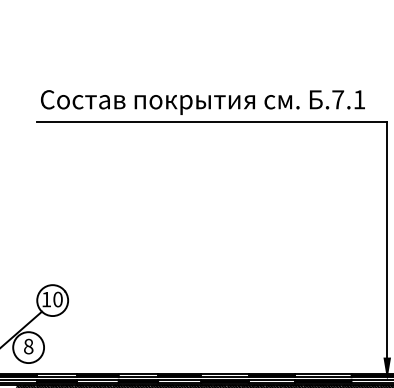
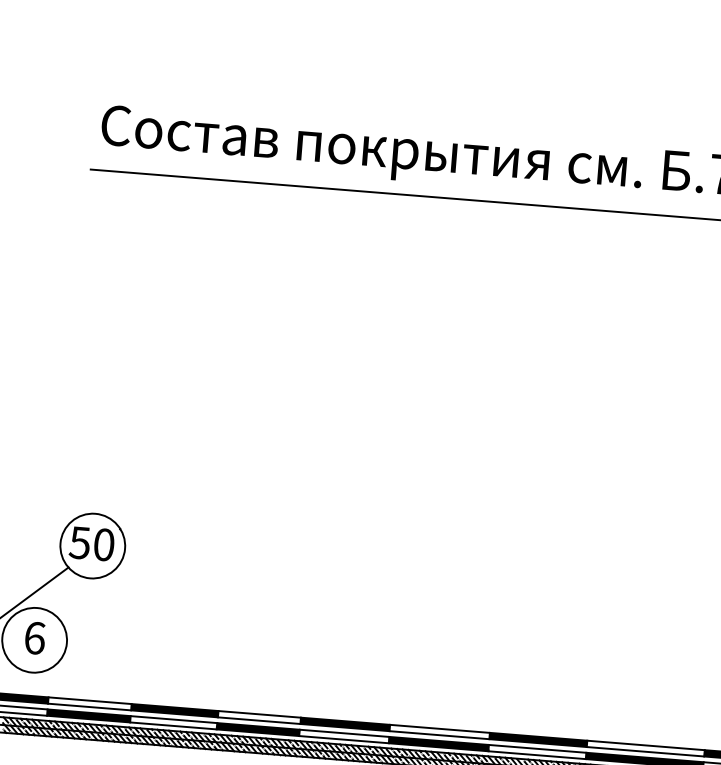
text: (46, 299) -> (80, 542), 10 -> 50
text: (28, 346) -> (34, 637), 8 -> 6

